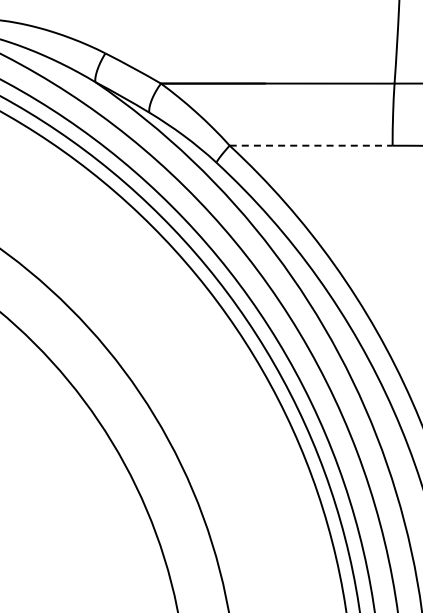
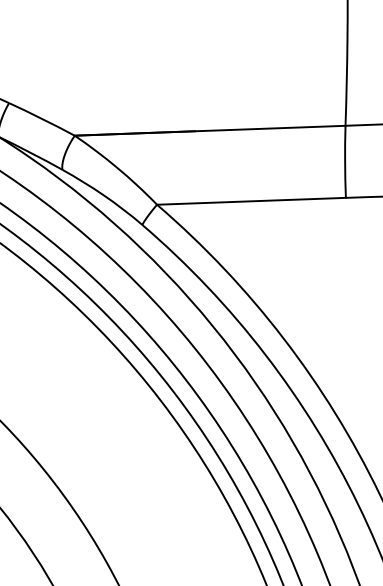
line: (311, 145) -> (251, 201), dashed -> solid

